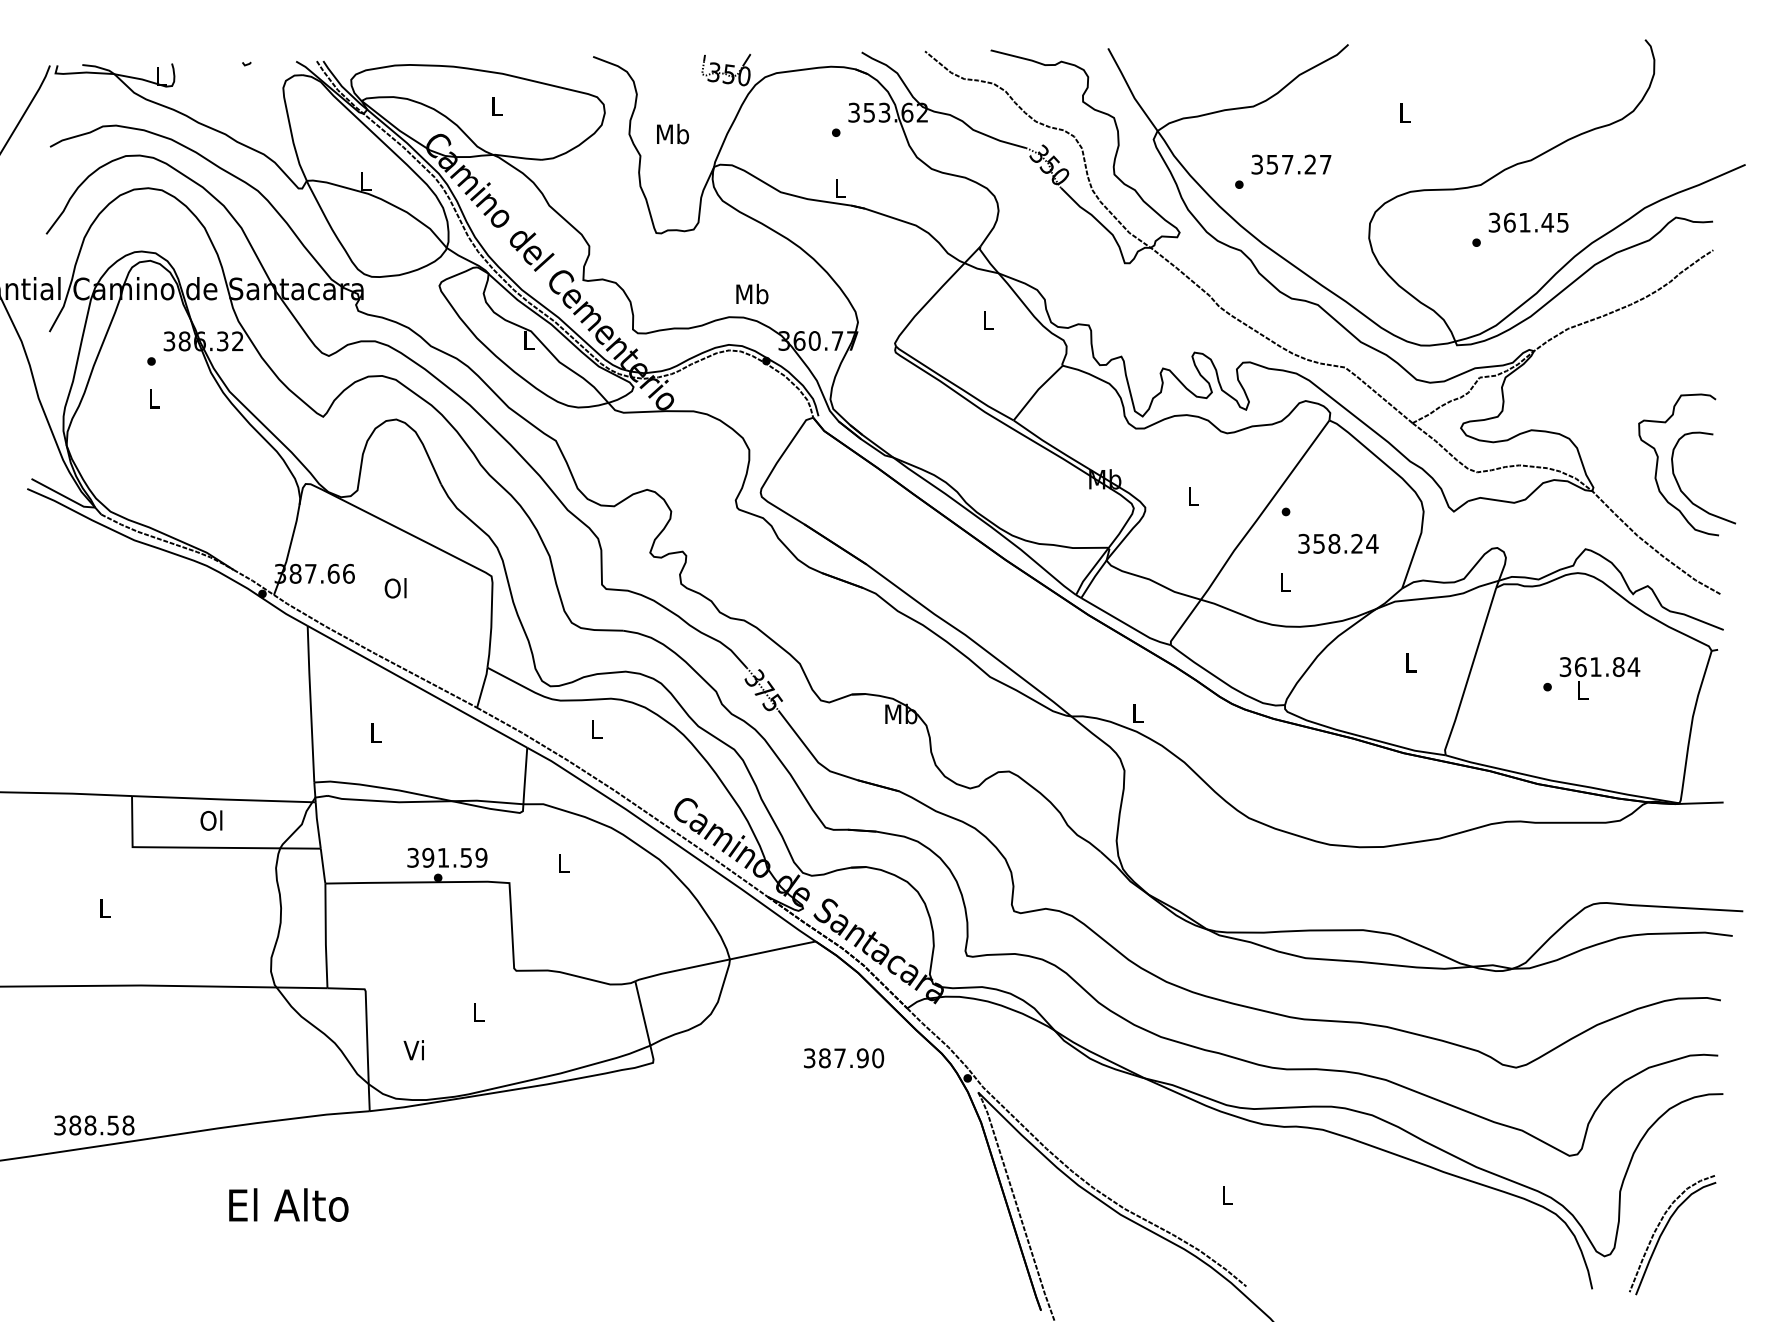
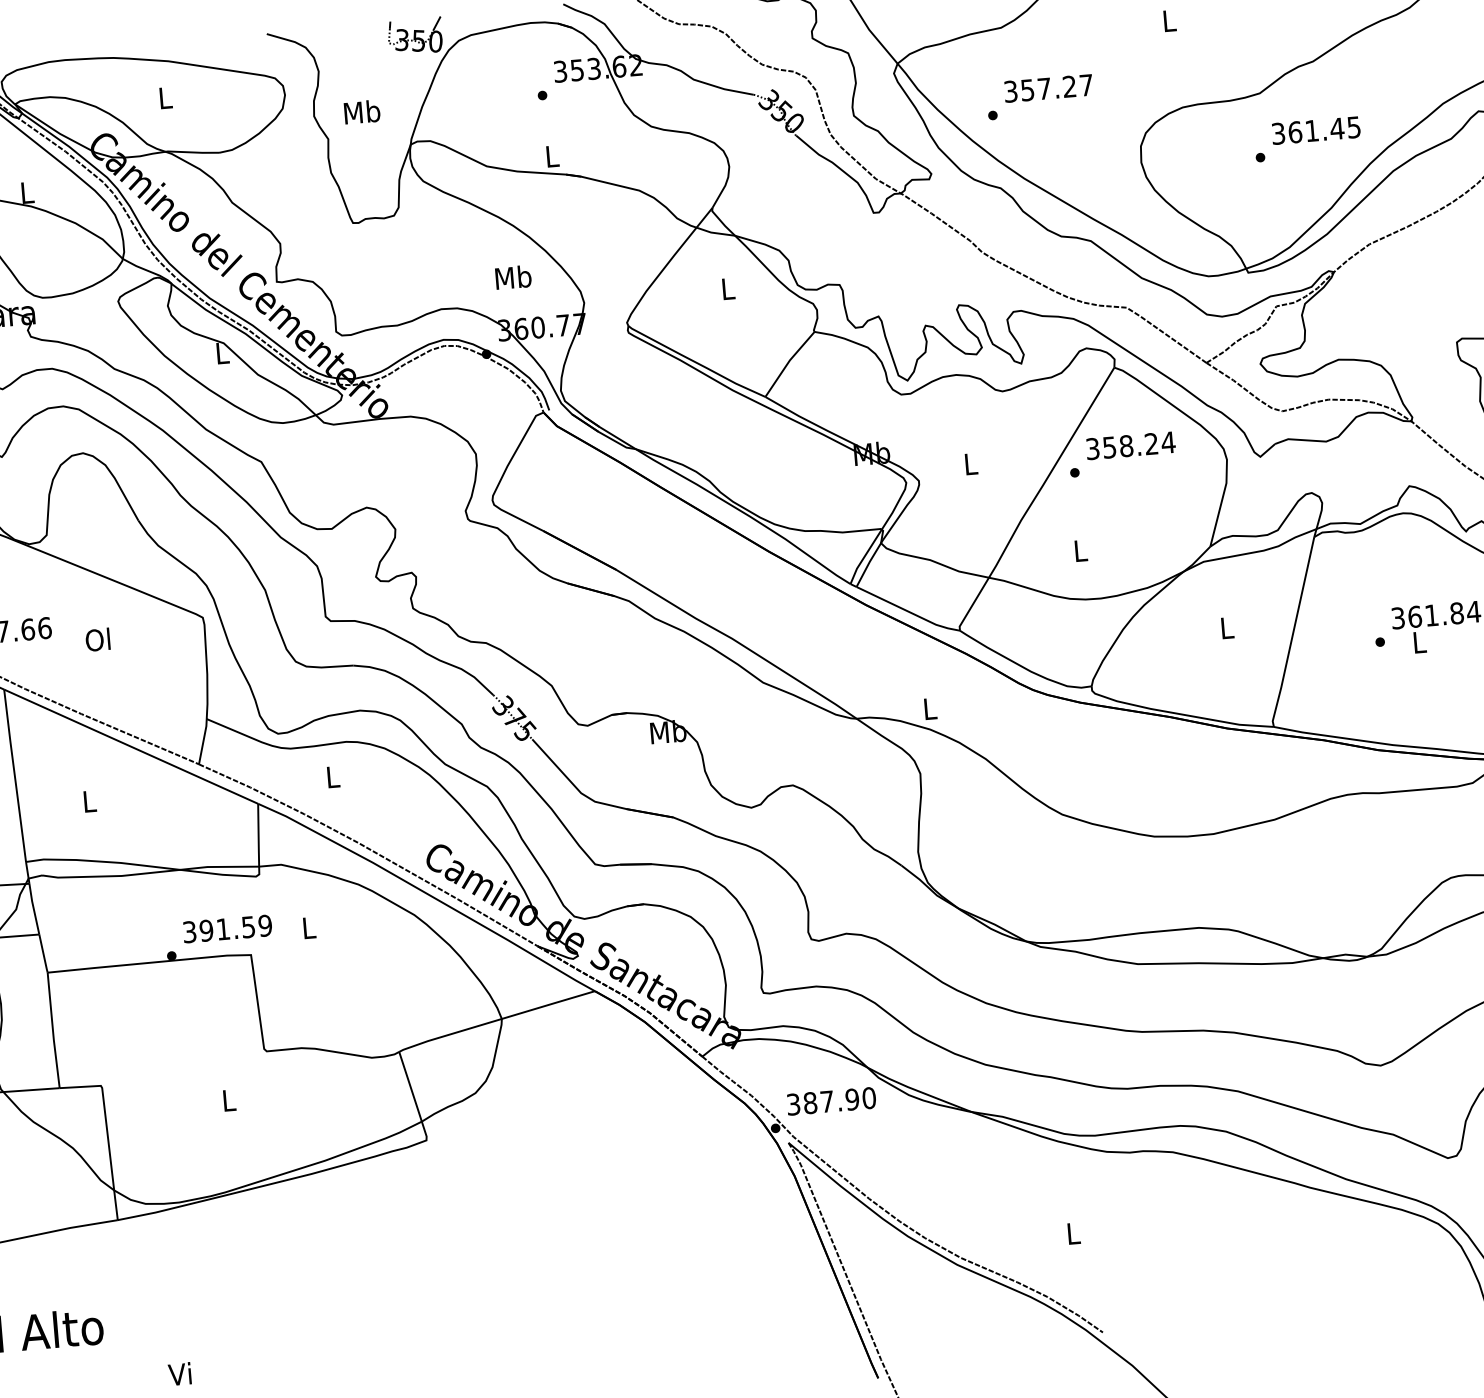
text: (752, 293) -> (513, 276), moved
text: (1338, 543) -> (1130, 445), moved
text: (447, 857) -> (227, 928), moved
text: (413, 1050) -> (179, 1374), moved
text: (844, 1058) -> (832, 1101), moved

